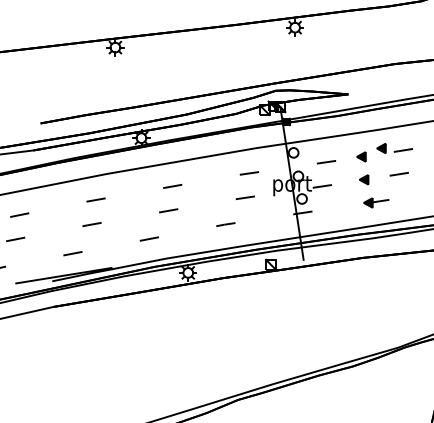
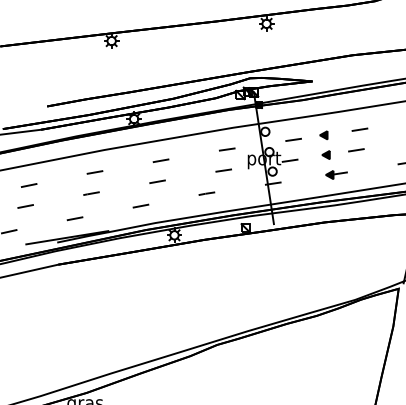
part: (380, 147) -> (340, 127), removed

